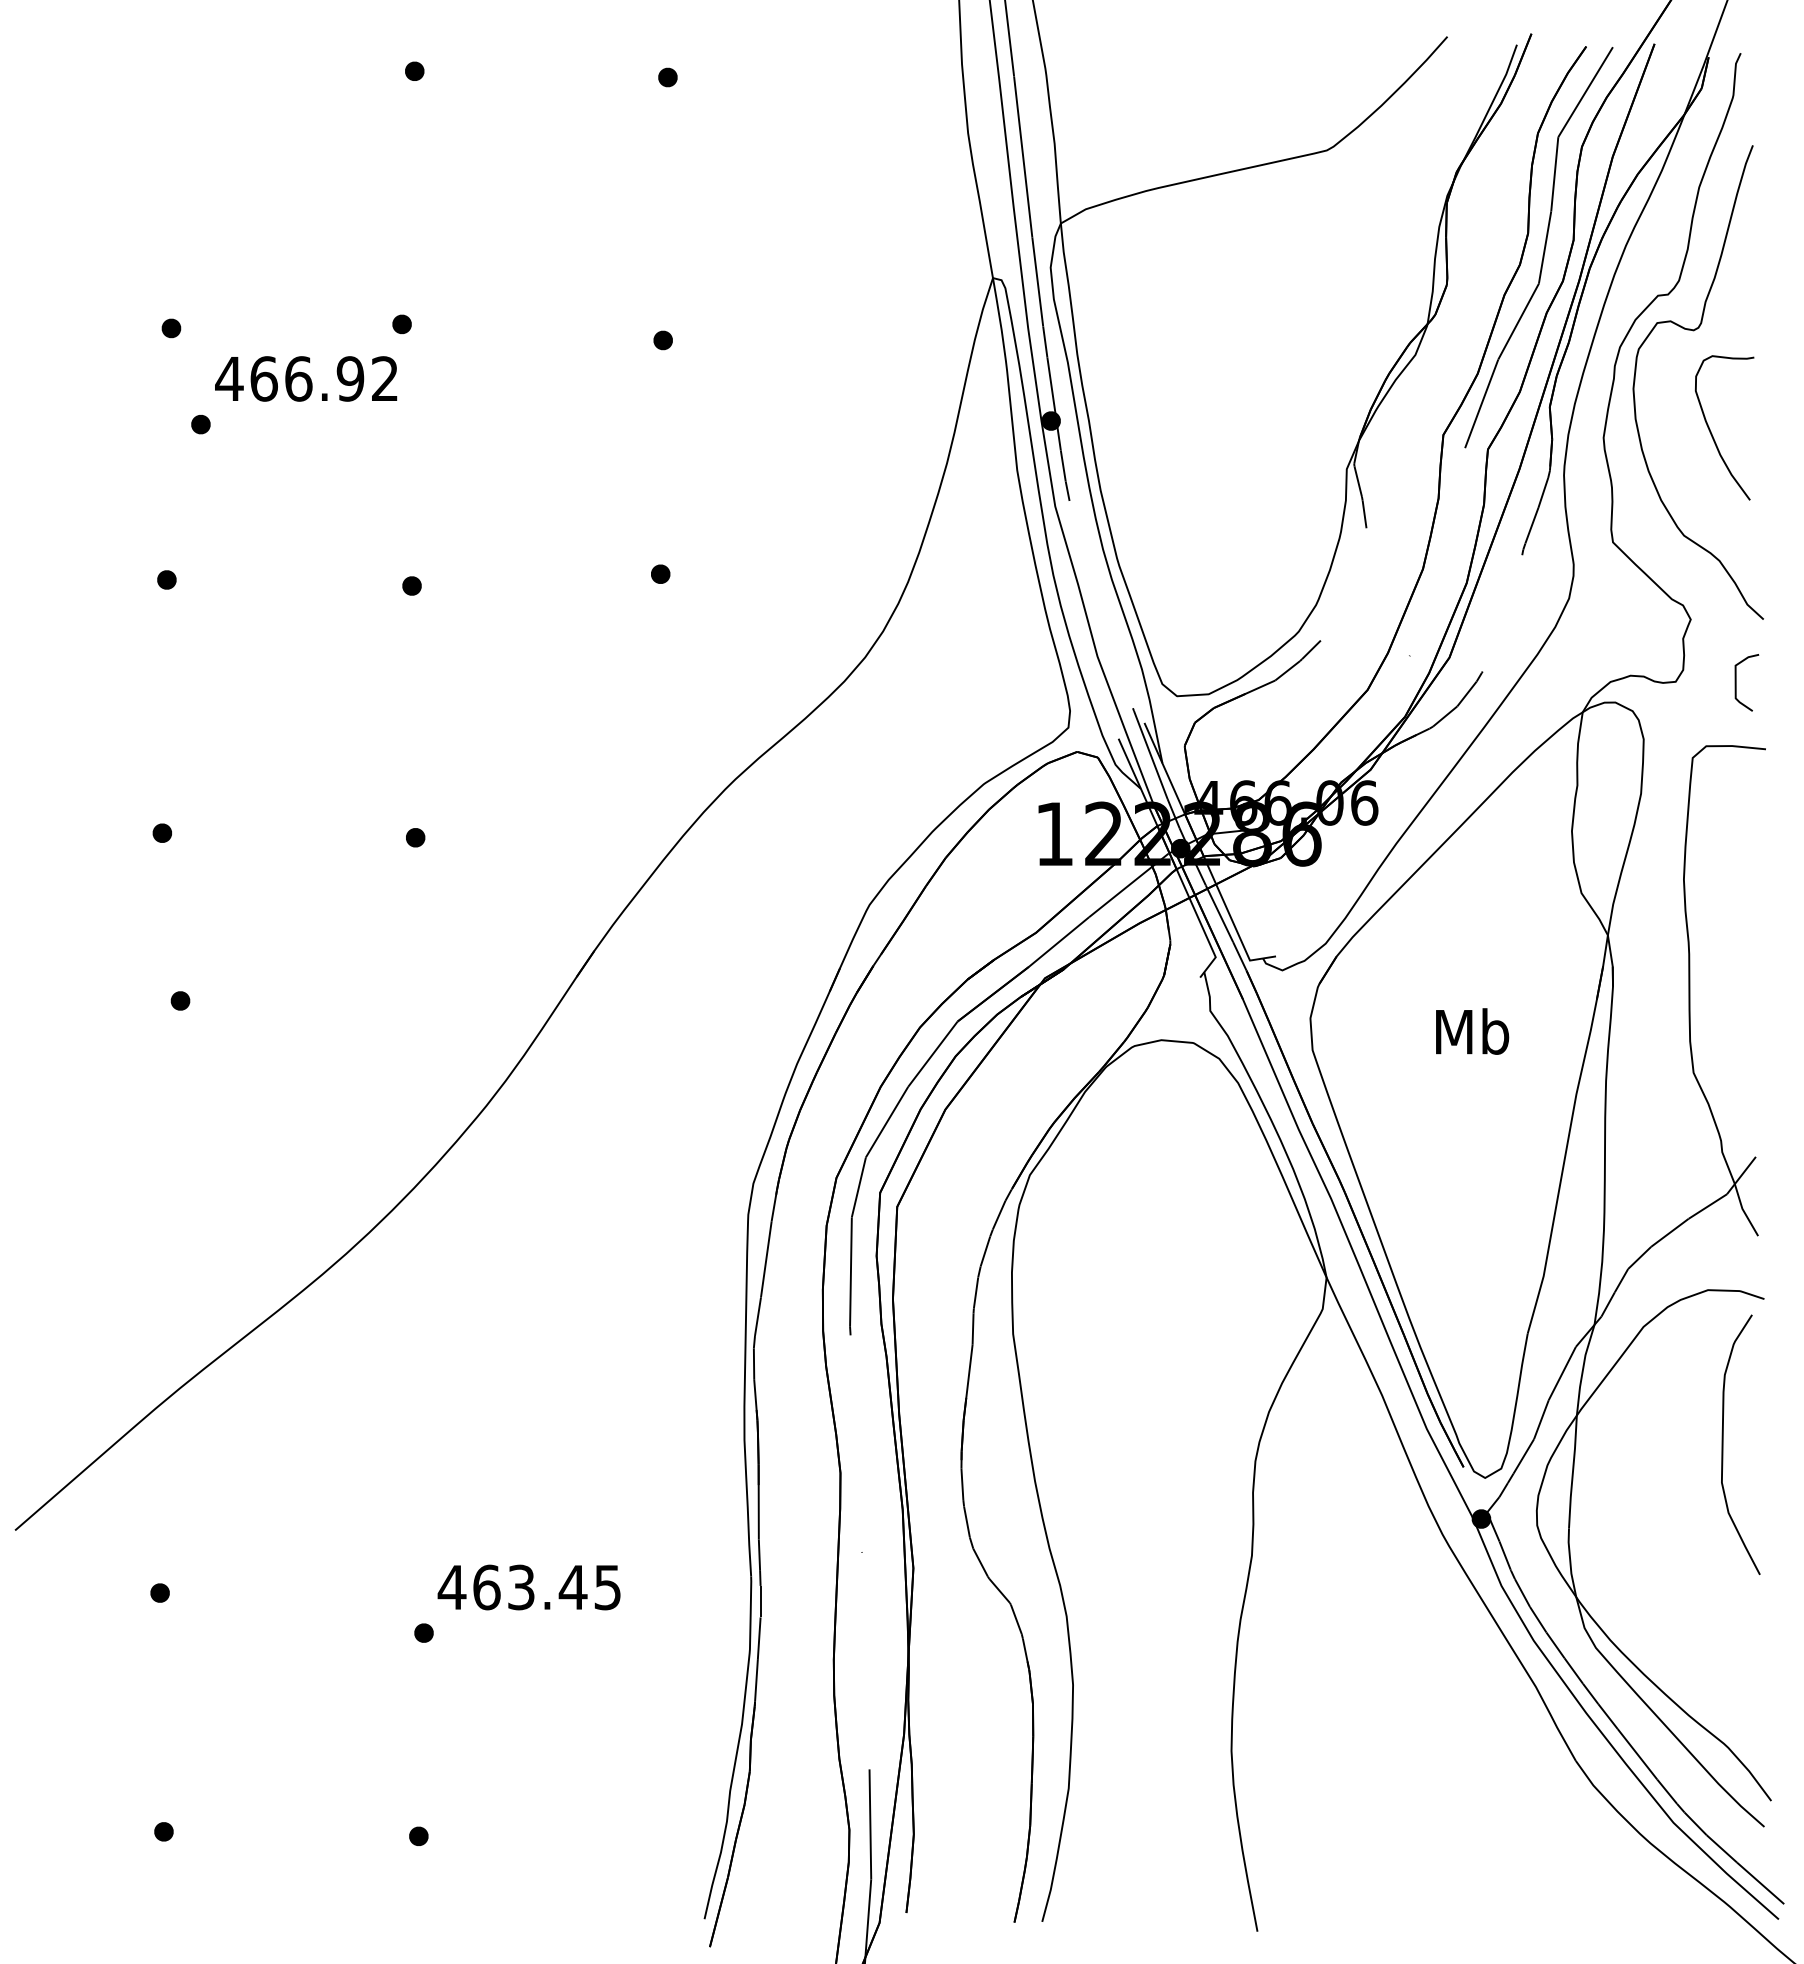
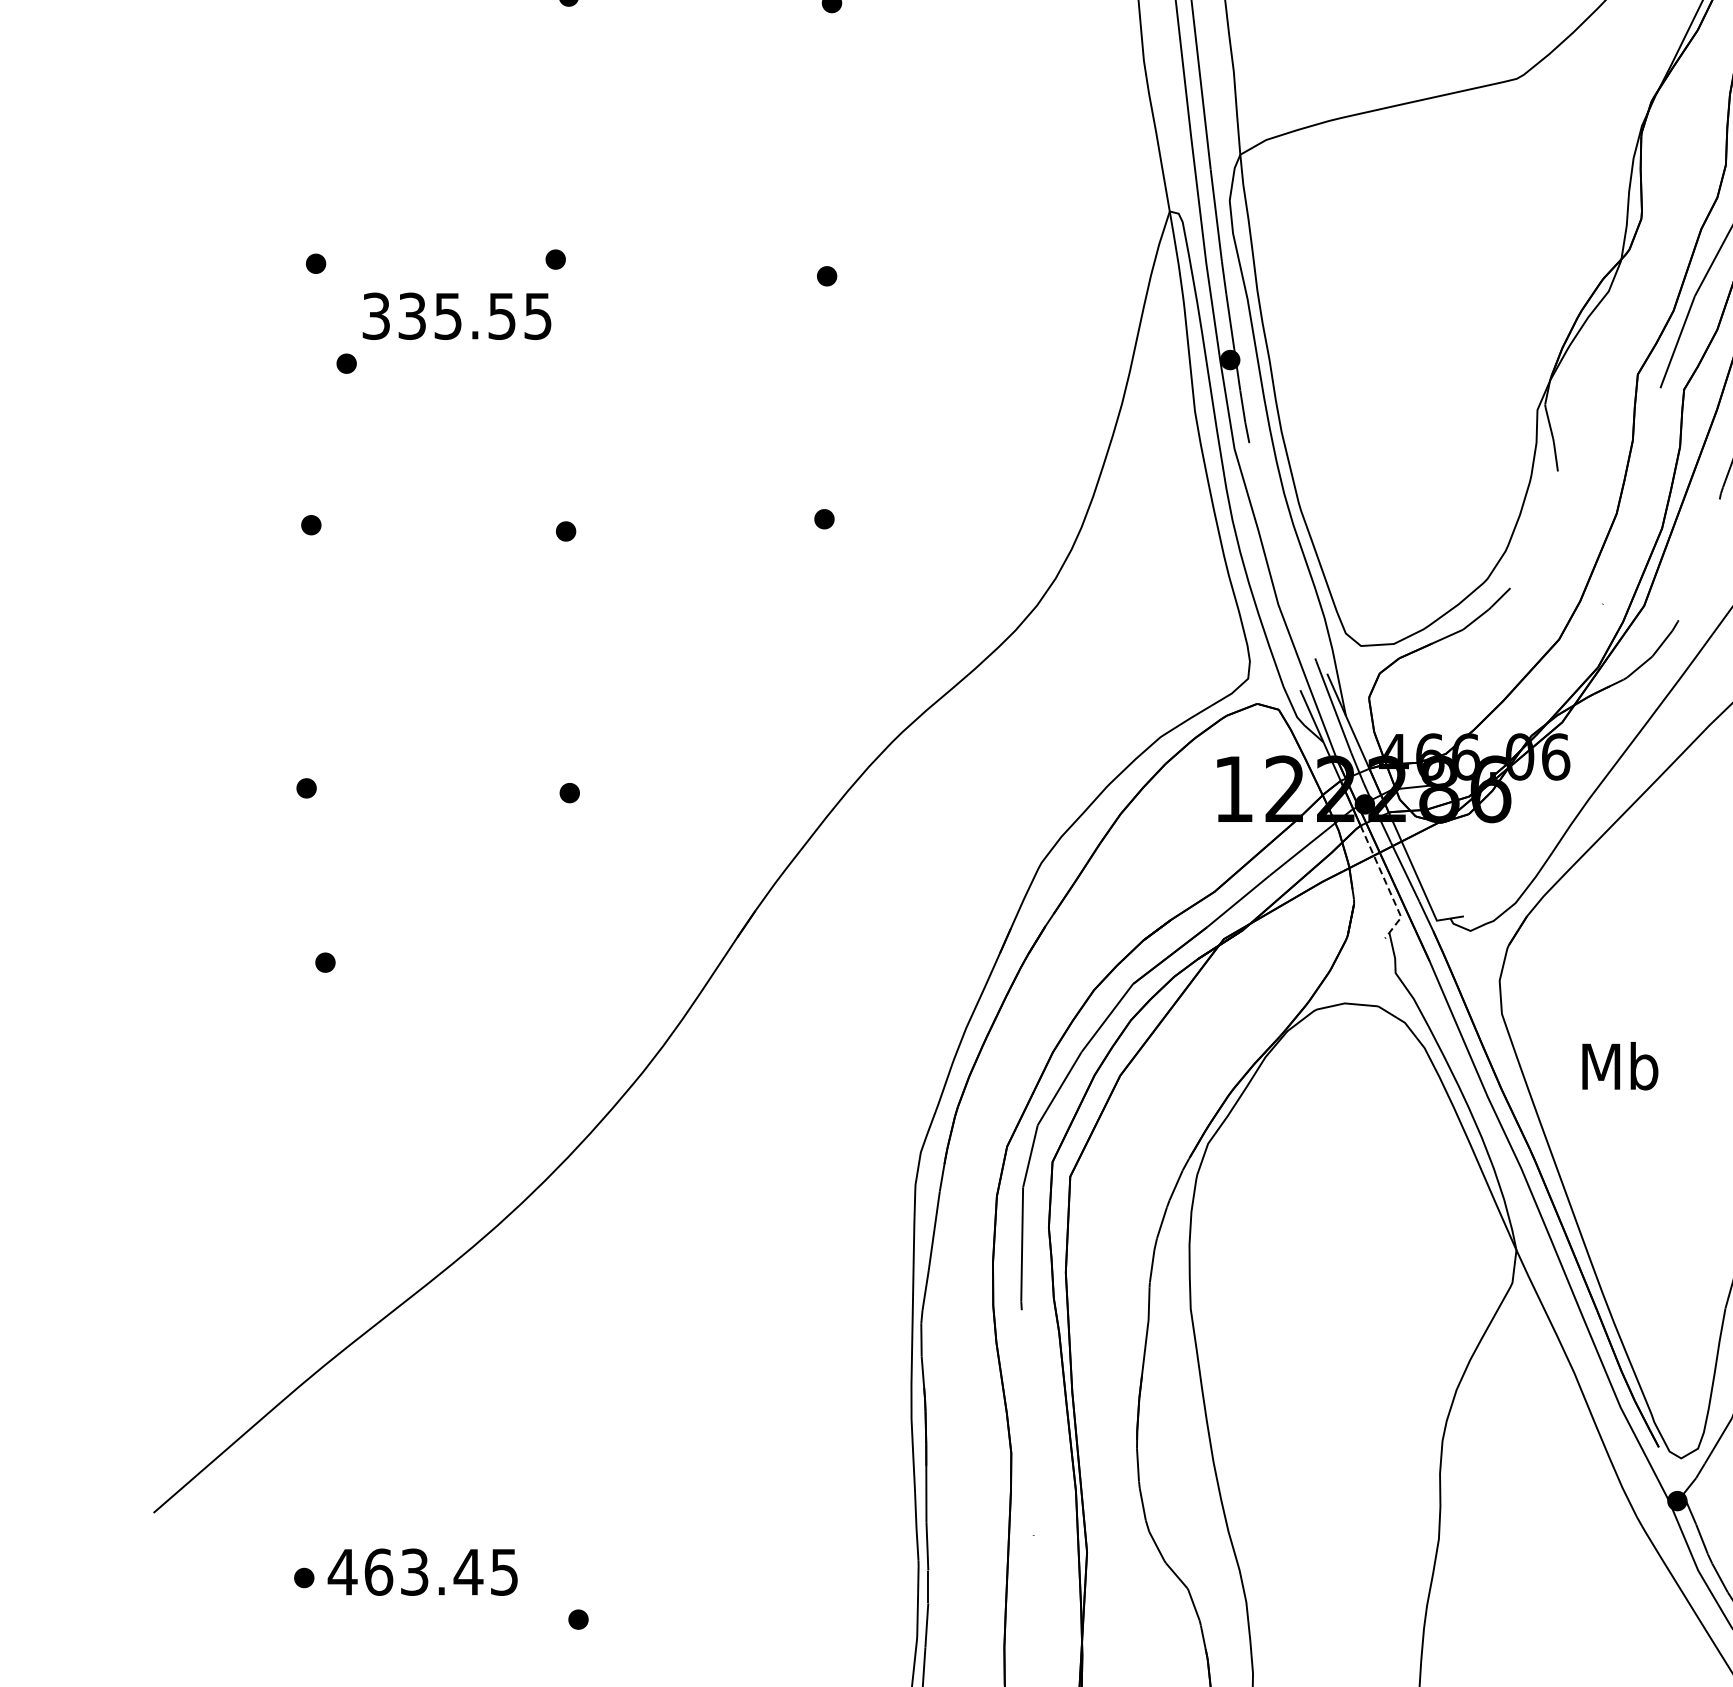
text: (306, 378) -> (456, 315), 466.92 -> 335.55
line: (1201, 925) -> (1386, 884), solid -> dashed
text: (1472, 1031) -> (1620, 1066), moved
text: (528, 1587) -> (422, 1572), moved

